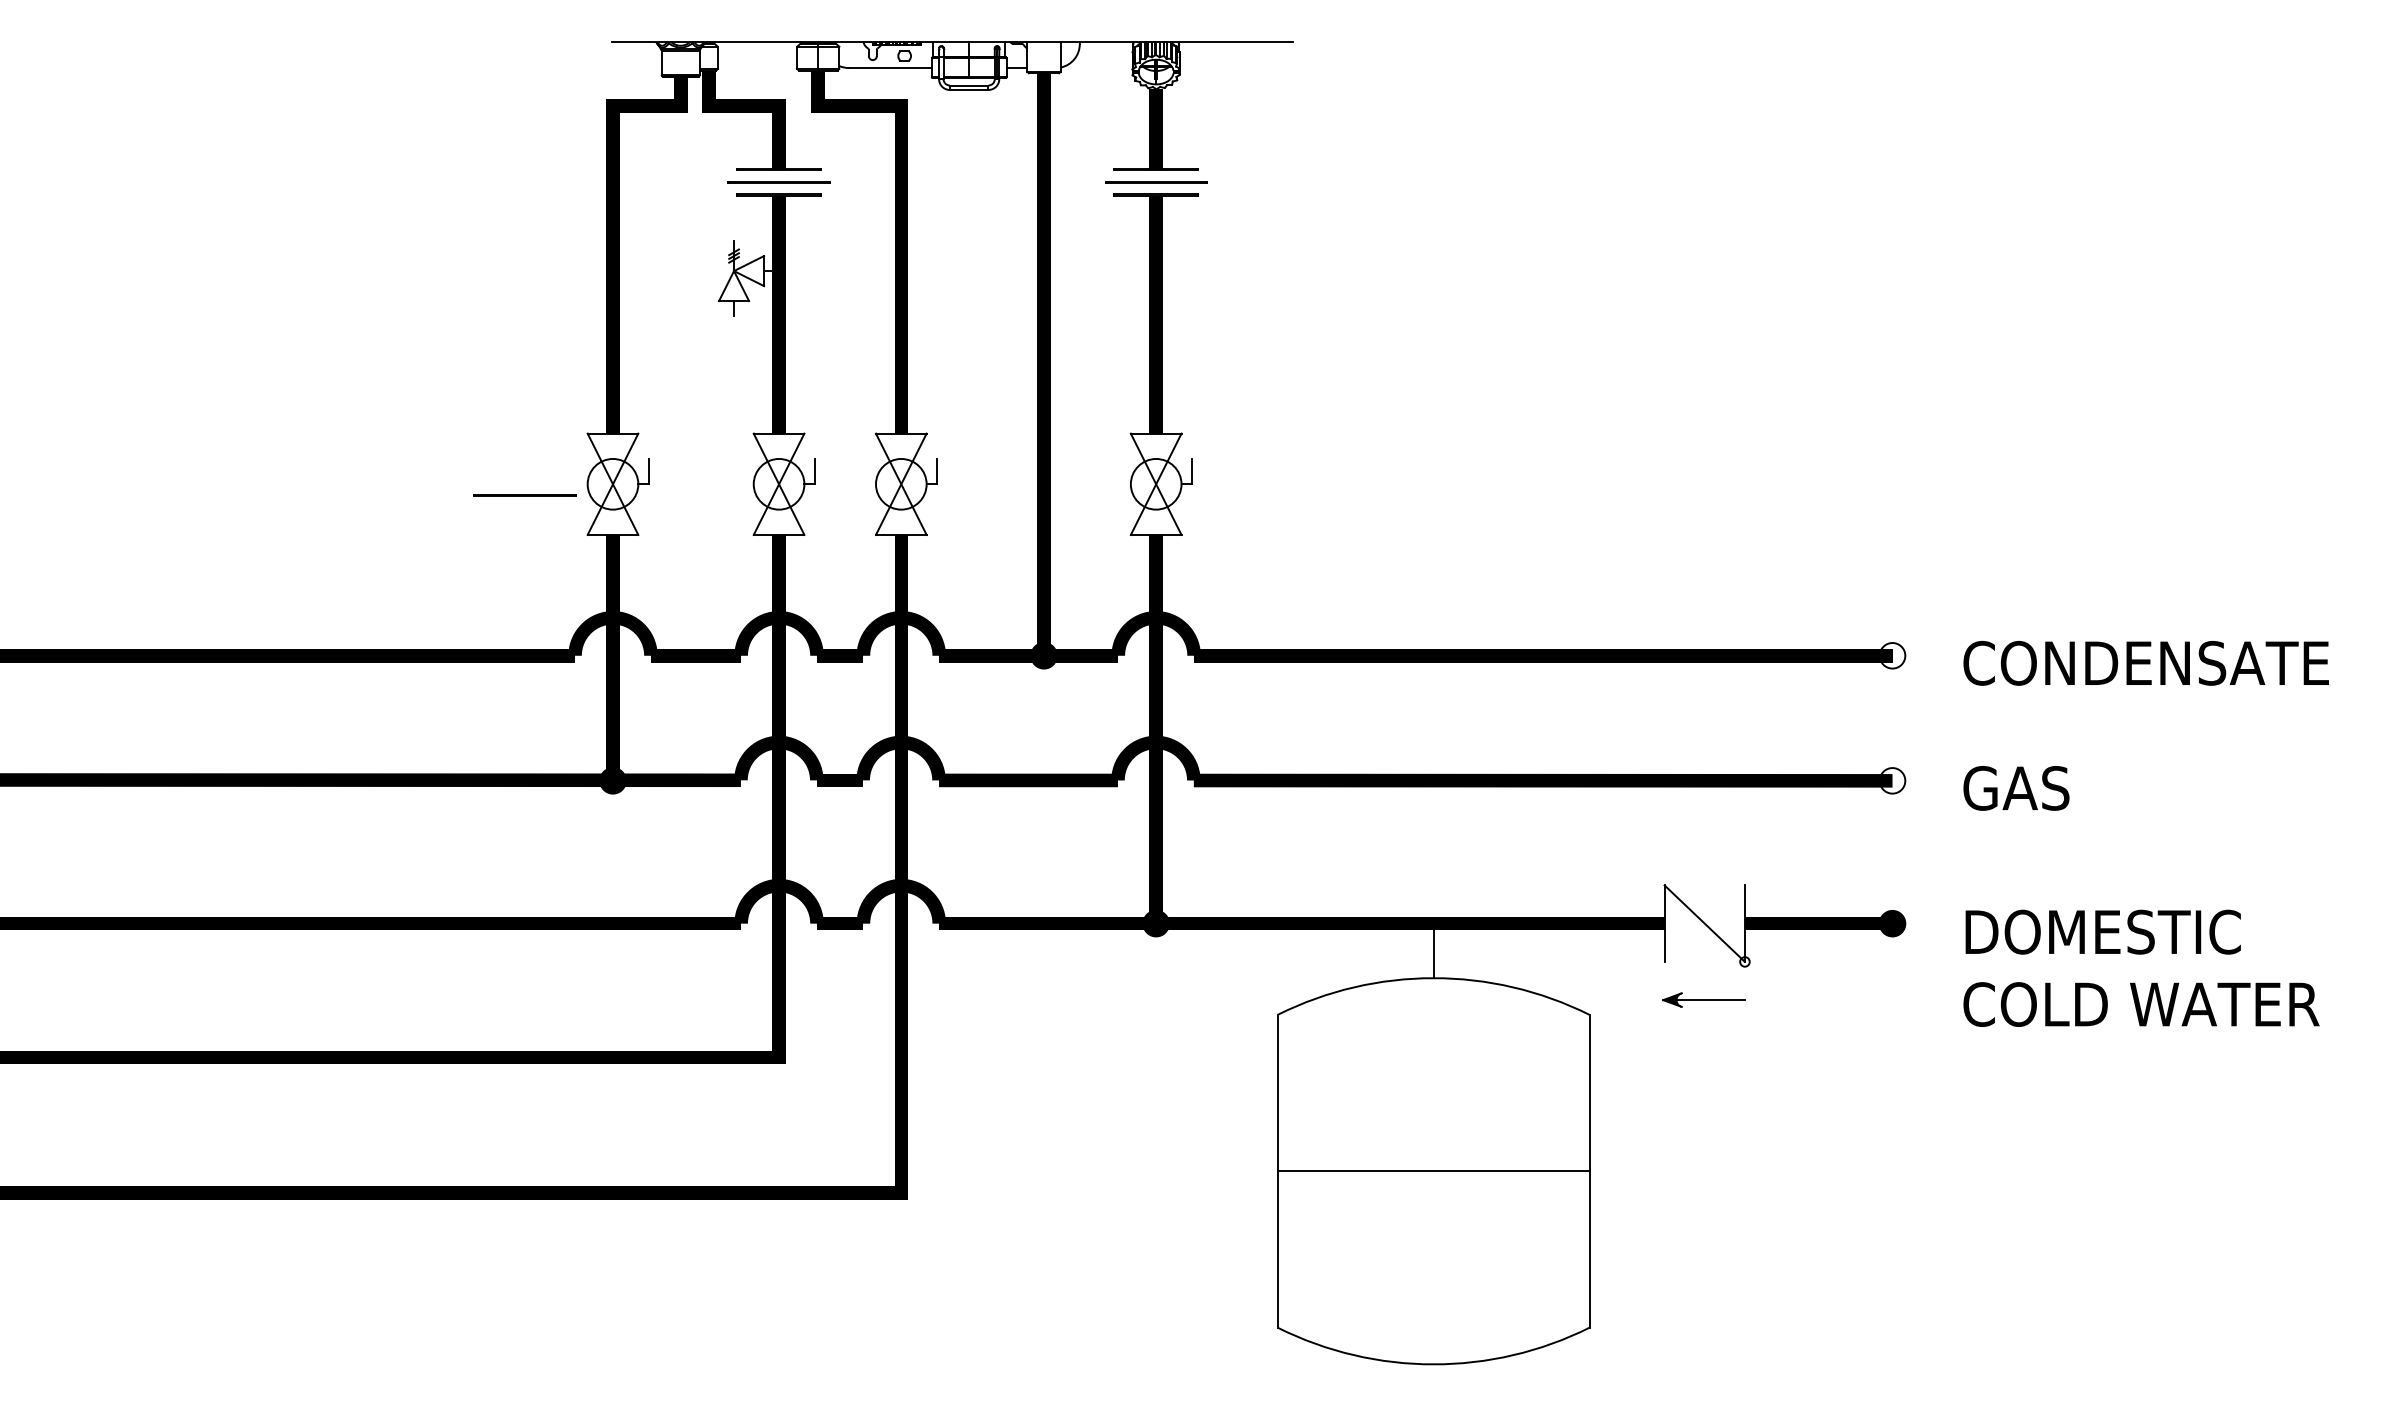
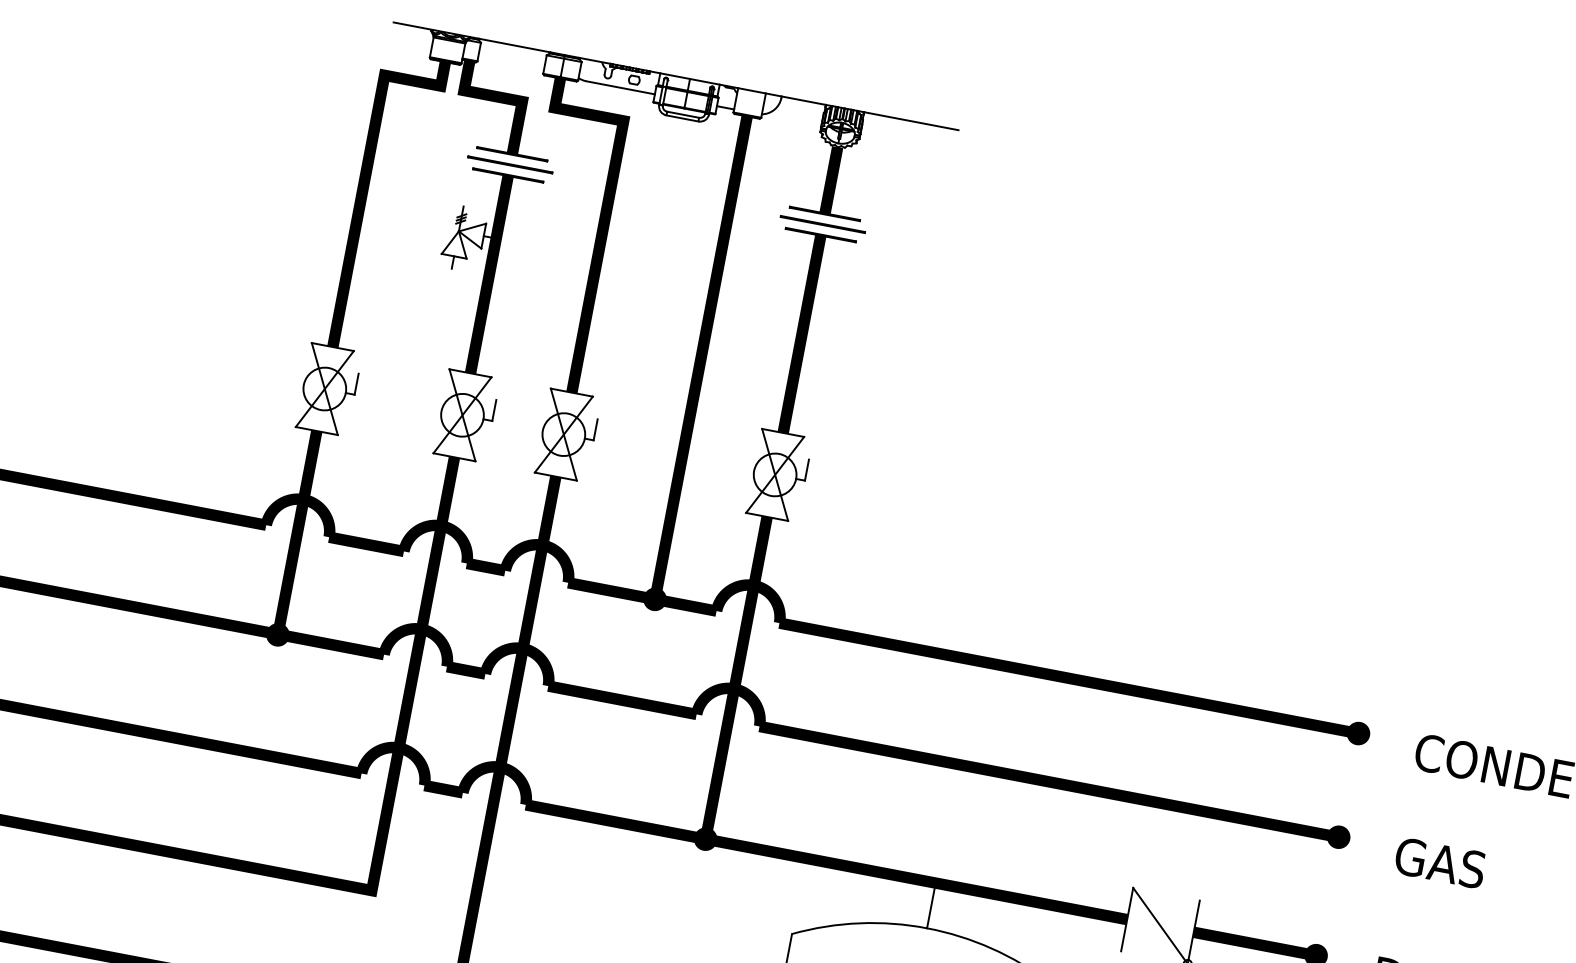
line: (524, 495) -> (249, 384), removed
fill: (1892, 655) -> (1358, 733), added
fill: (1892, 780) -> (1338, 836), added

